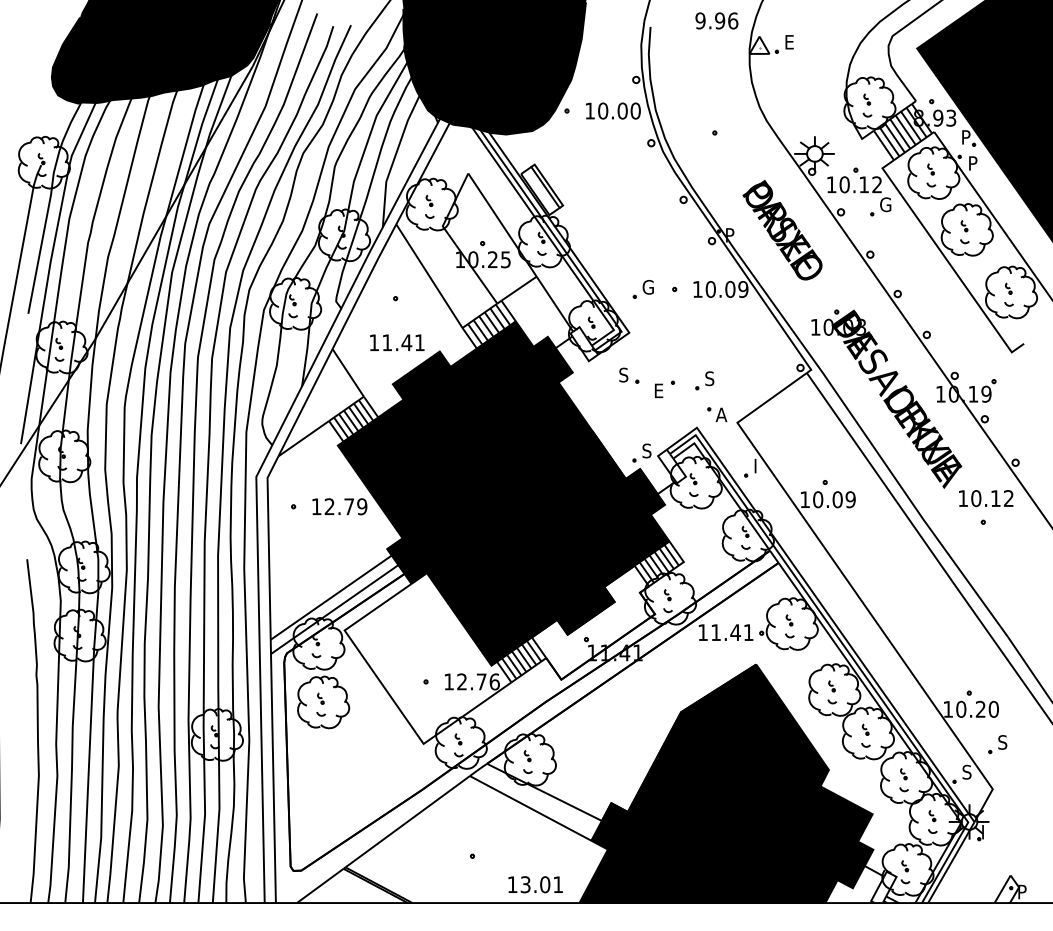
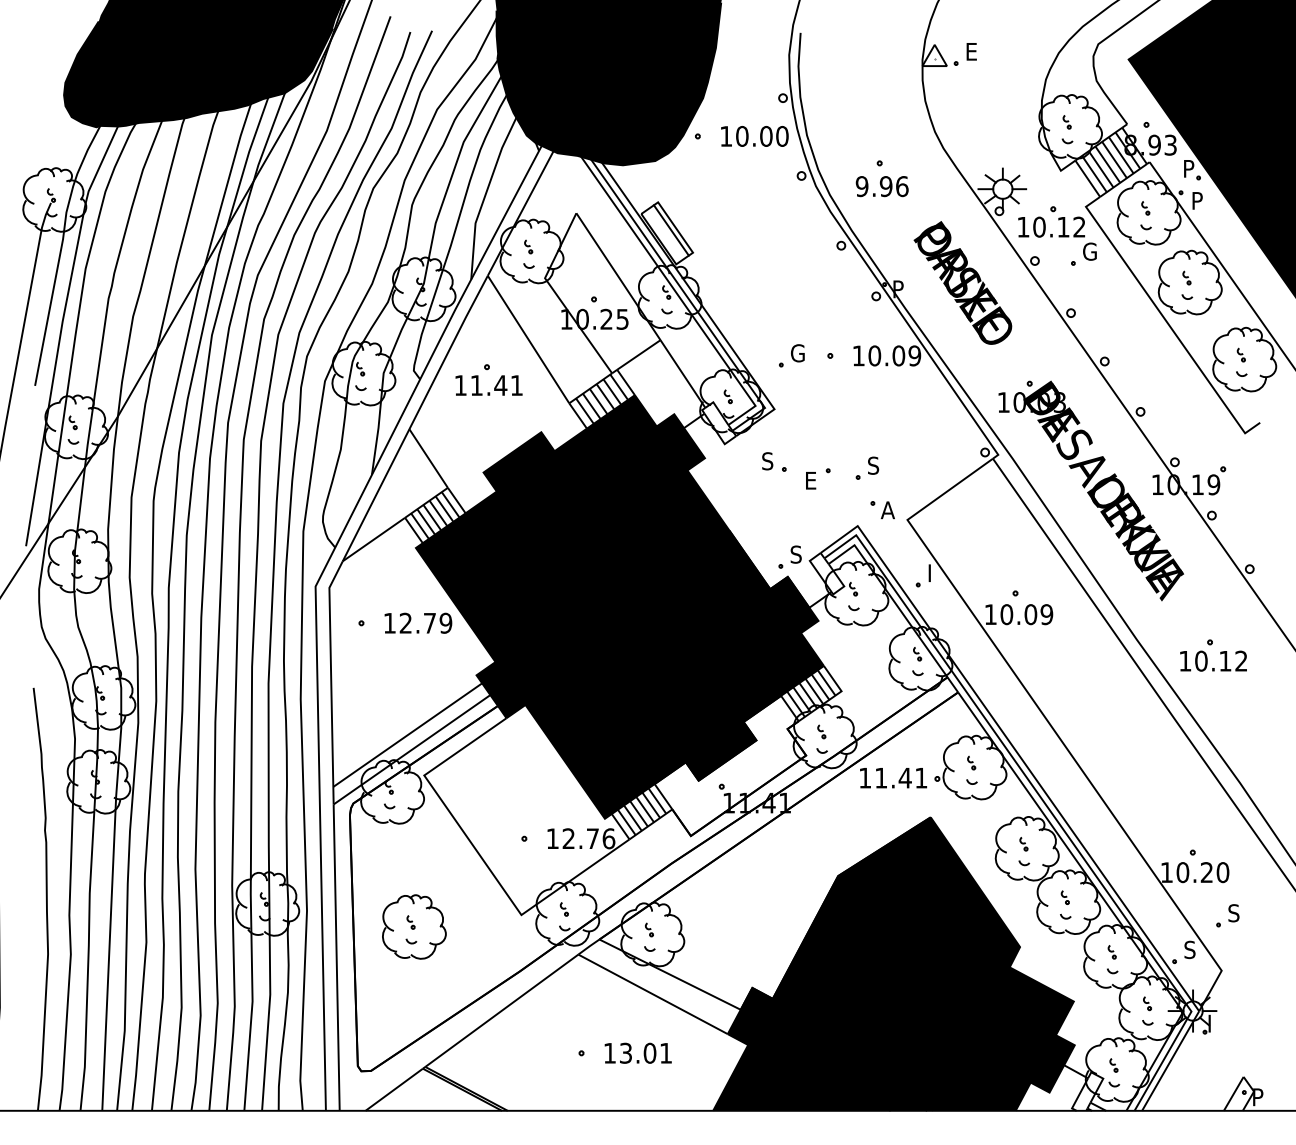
text: (716, 20) -> (881, 186), moved
text: (396, 342) -> (488, 385), moved
text: (986, 498) -> (1213, 660), moved
part: (323, 702) -> (414, 926), moved
text: (535, 884) -> (637, 1052), moved

